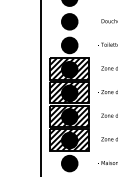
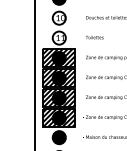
fill: (68, 20) -> (58, 17), removed
fill: (68, 44) -> (58, 37), removed

